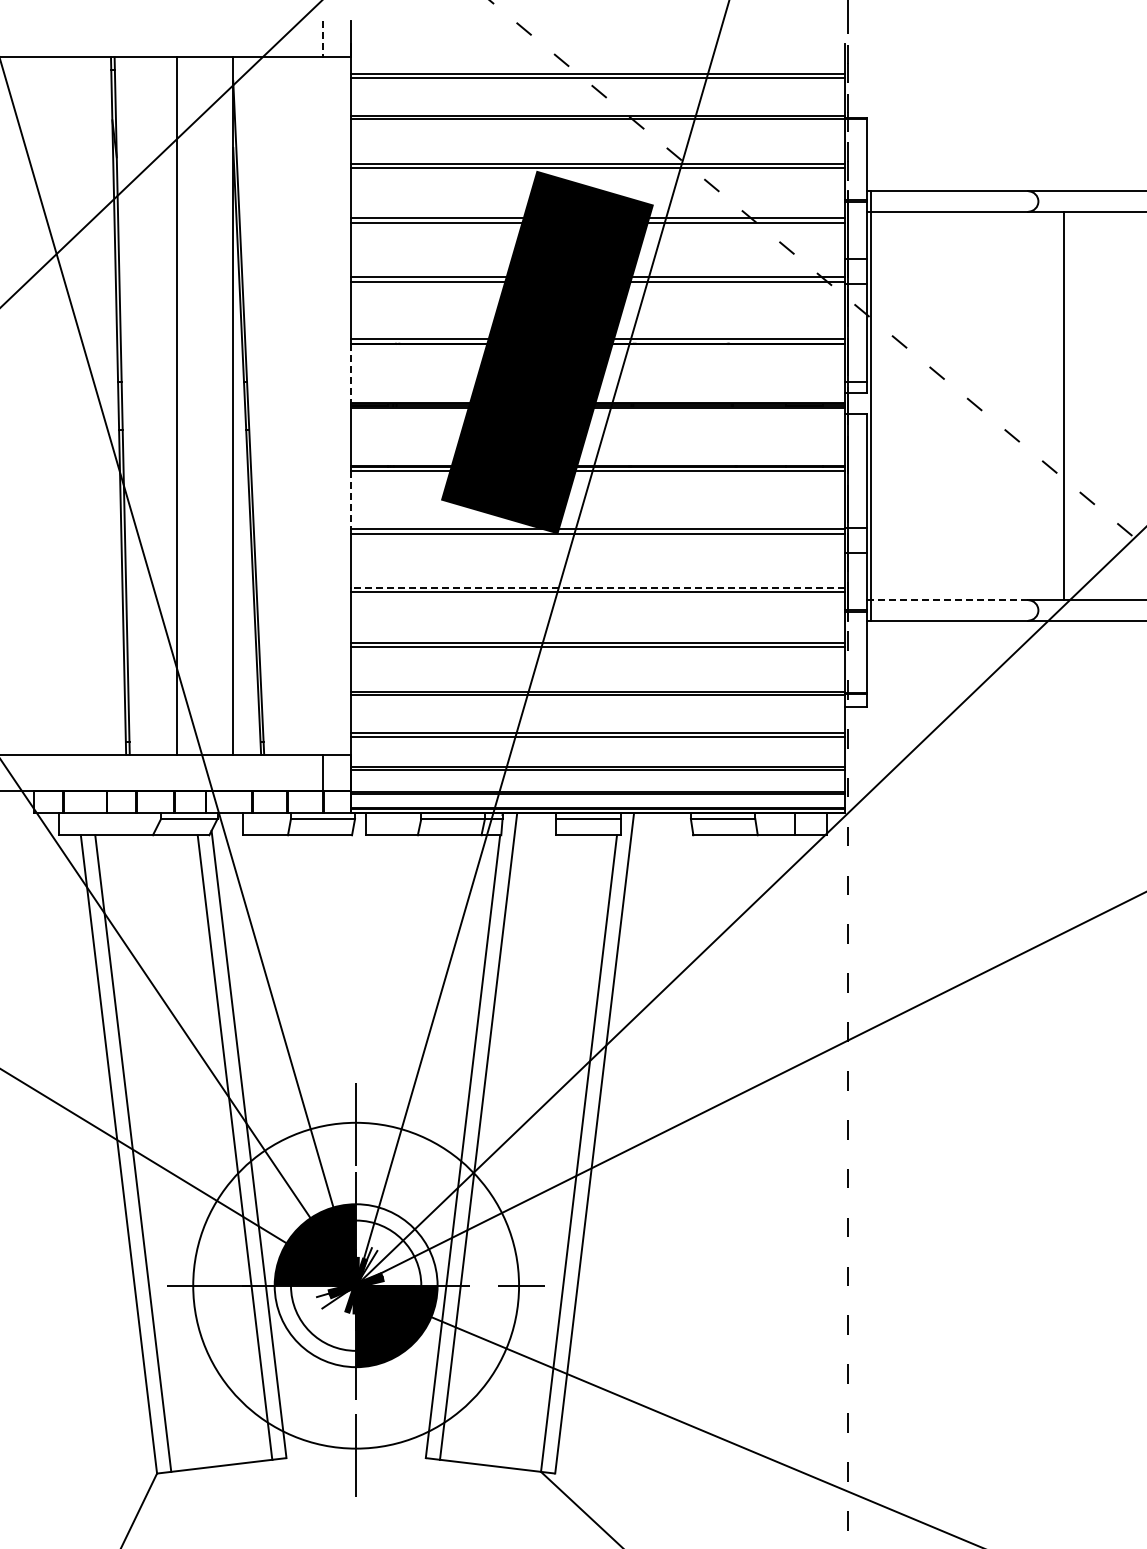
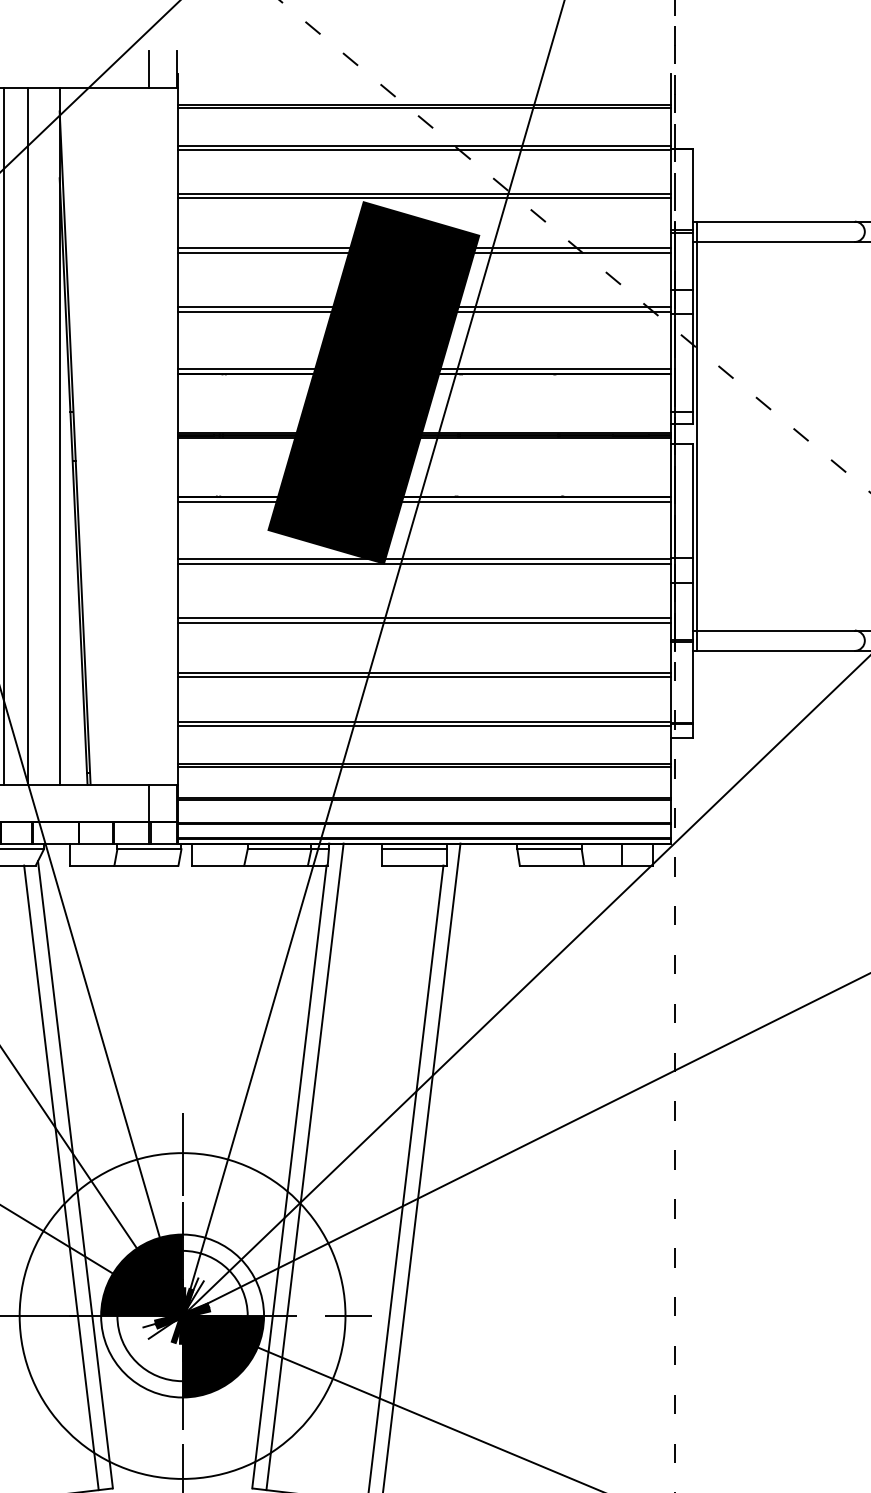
line: (322, 39) -> (148, 69), dashed -> solid
line: (351, 373) -> (177, 403), dashed -> solid
line: (201, 405) -> (27, 435), added
line: (351, 500) -> (177, 530), dashed -> solid
line: (598, 587) -> (424, 617), dashed -> solid
line: (949, 600) -> (775, 630), dashed -> solid

